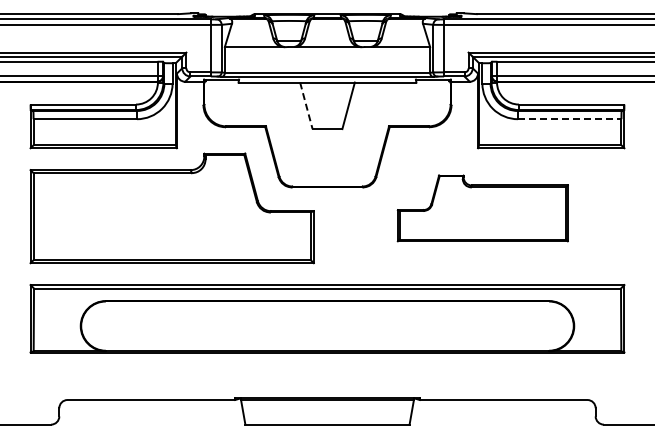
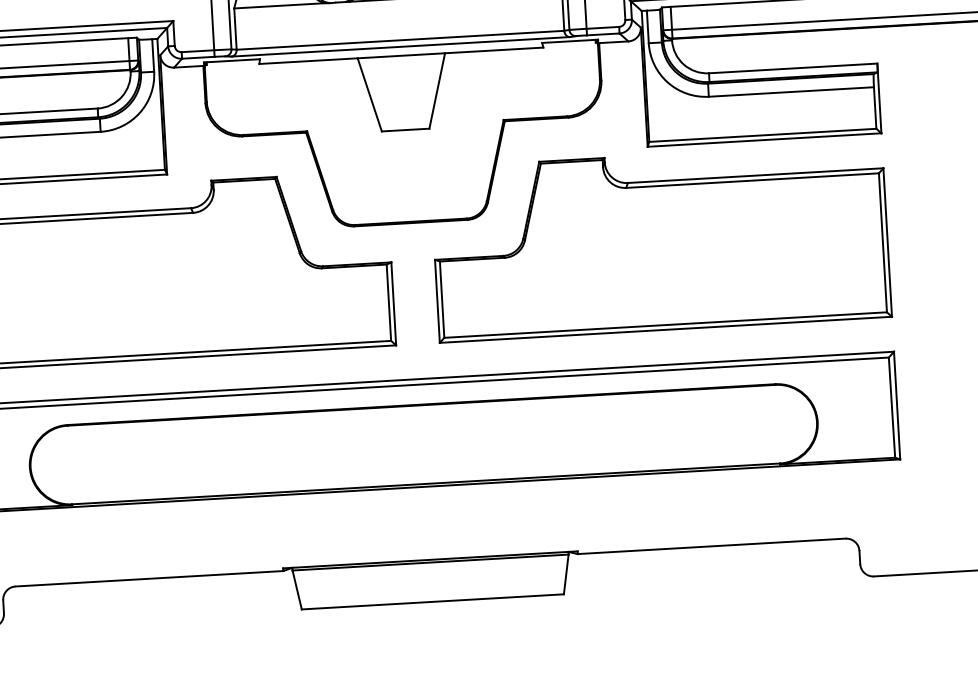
line: (306, 106) -> (370, 95), dashed -> solid
line: (569, 119) -> (791, 92), dashed -> solid
part: (482, 208) -> (660, 242), size x1.67

